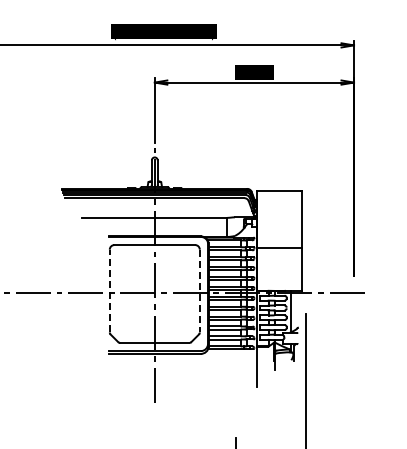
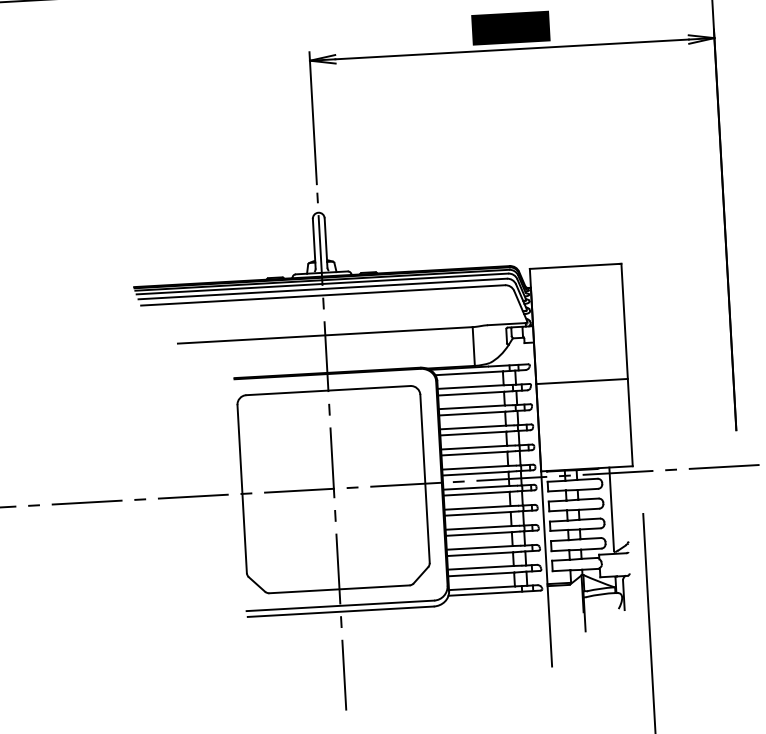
line: (109, 290) -> (241, 487), dashed -> solid
line: (199, 291) -> (424, 479), dashed -> solid

